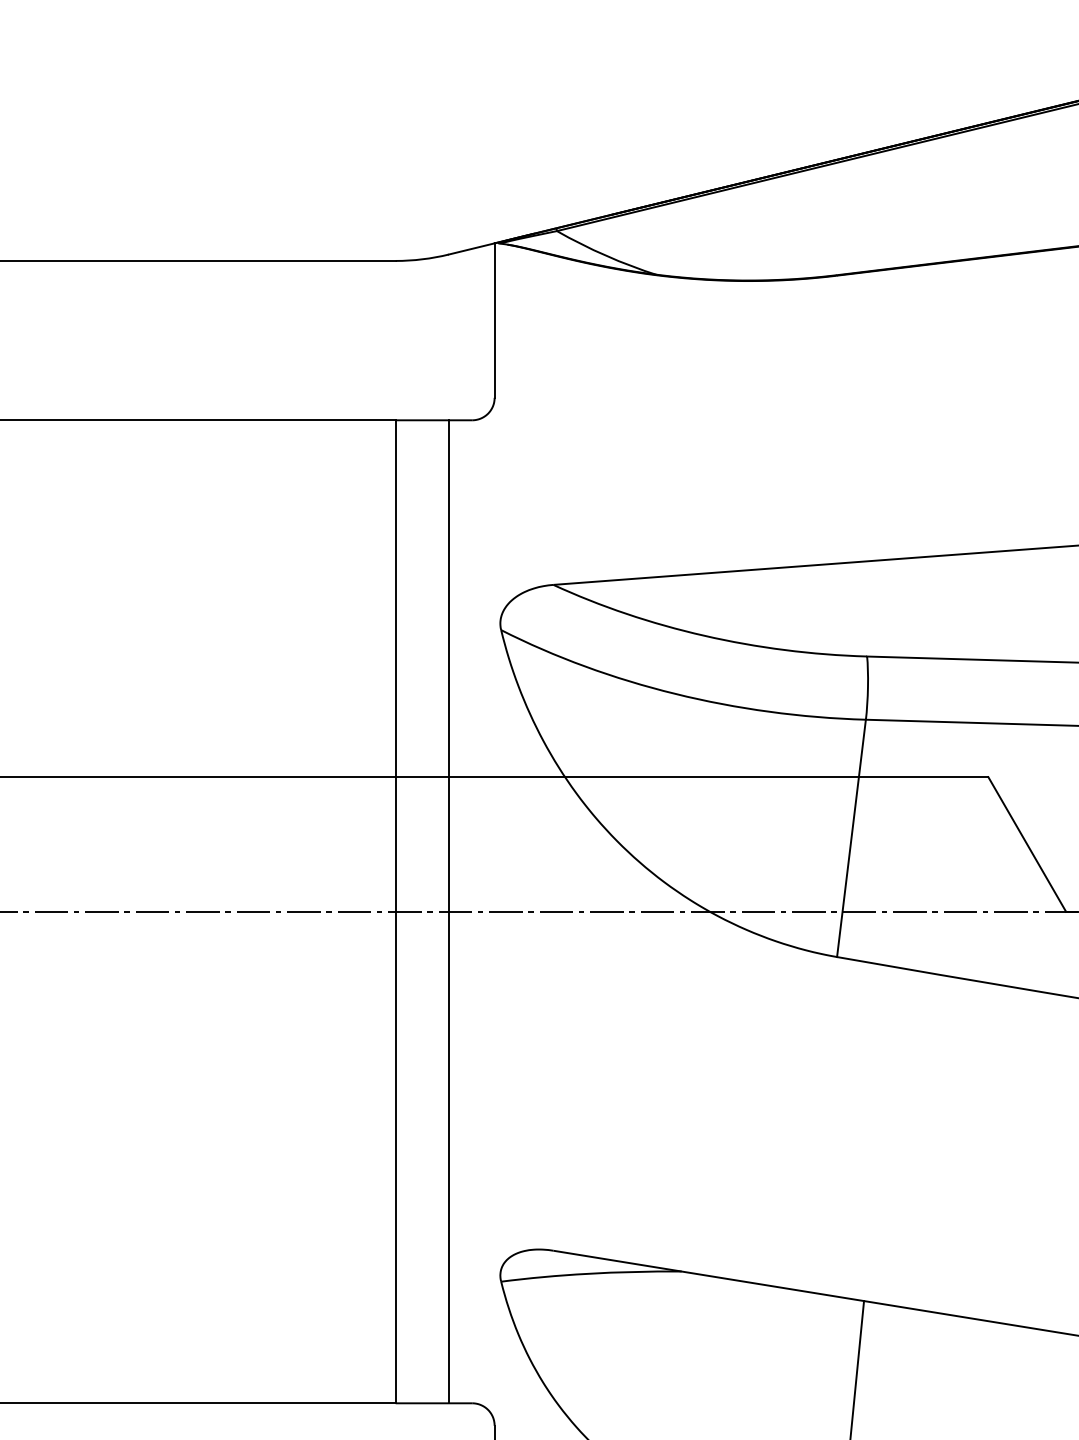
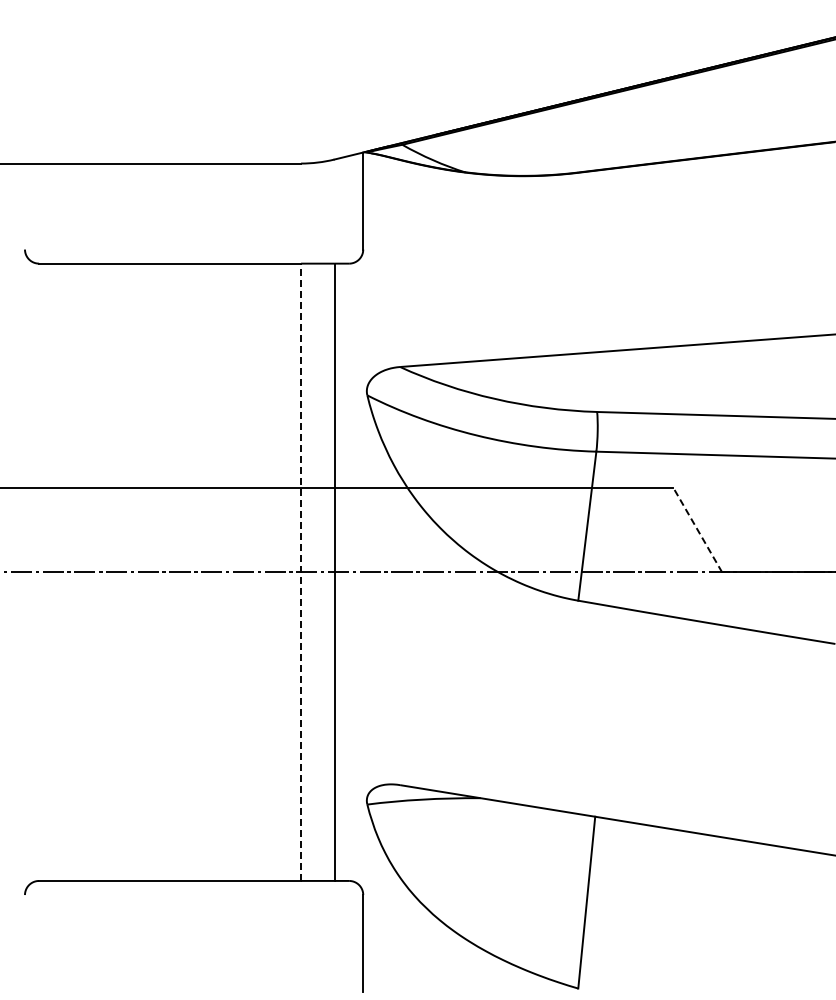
line: (1026, 845) -> (697, 530), solid -> dashed
line: (396, 912) -> (301, 572), solid -> dashed

